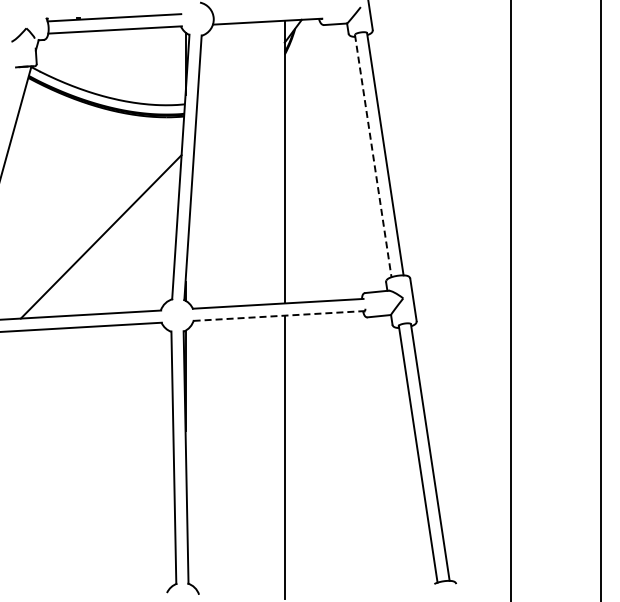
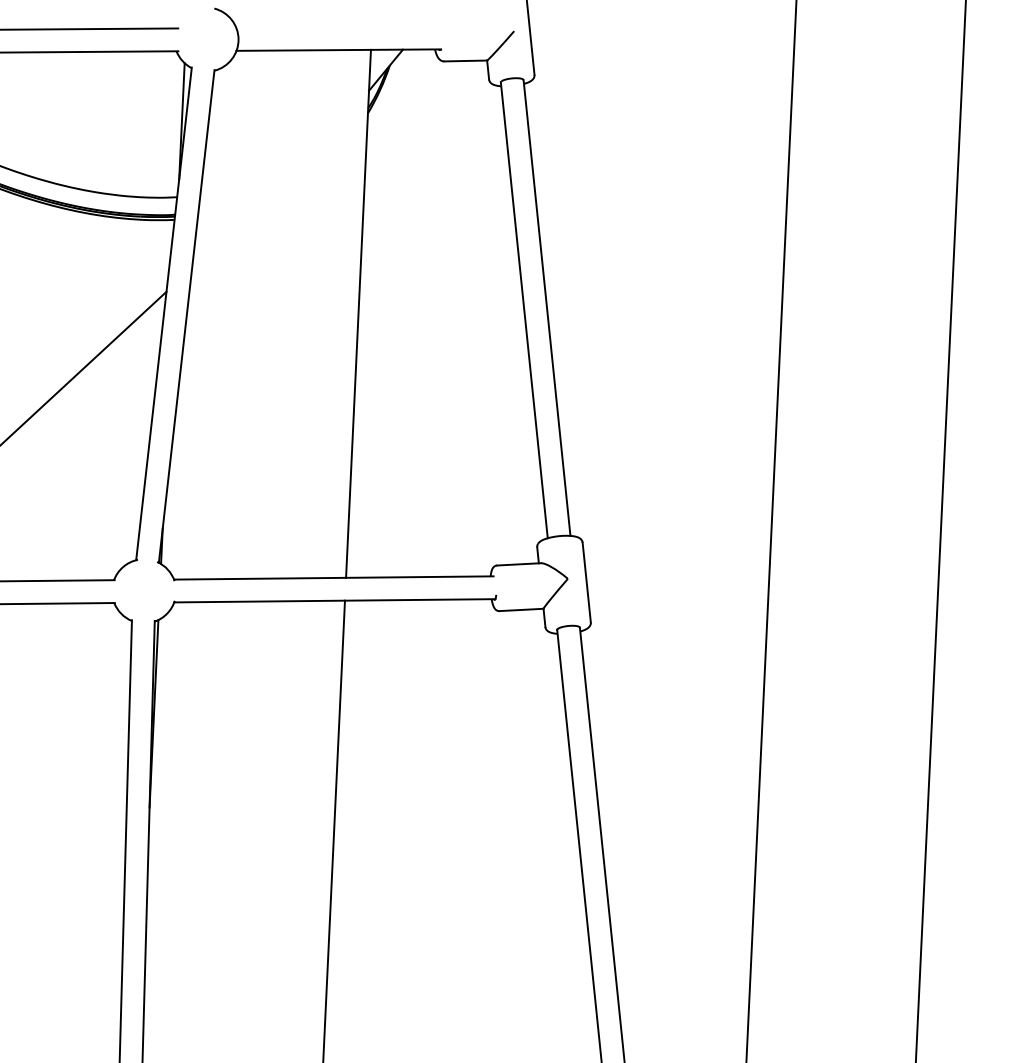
line: (373, 156) -> (524, 311), dashed -> solid
line: (279, 315) -> (335, 599), dashed -> solid

